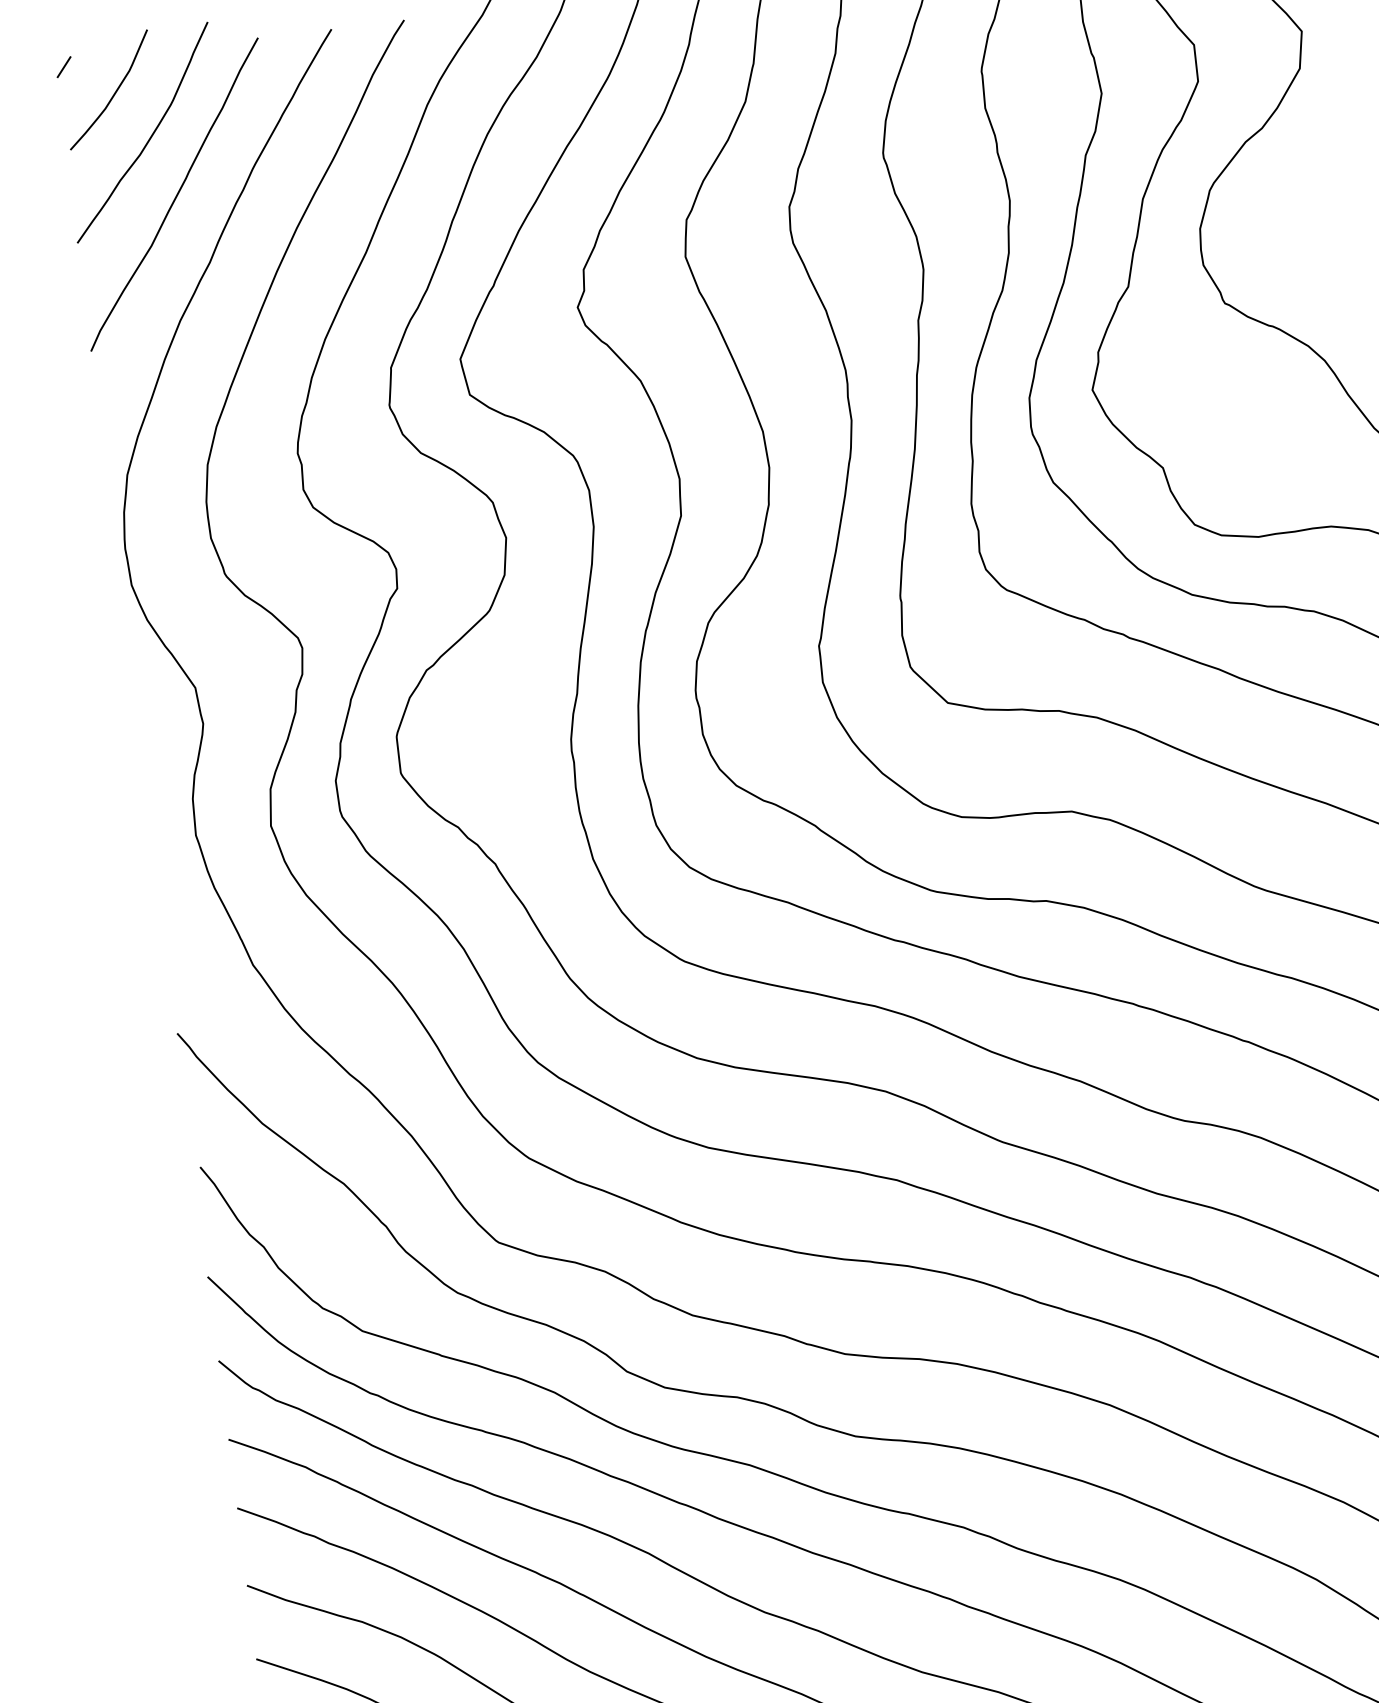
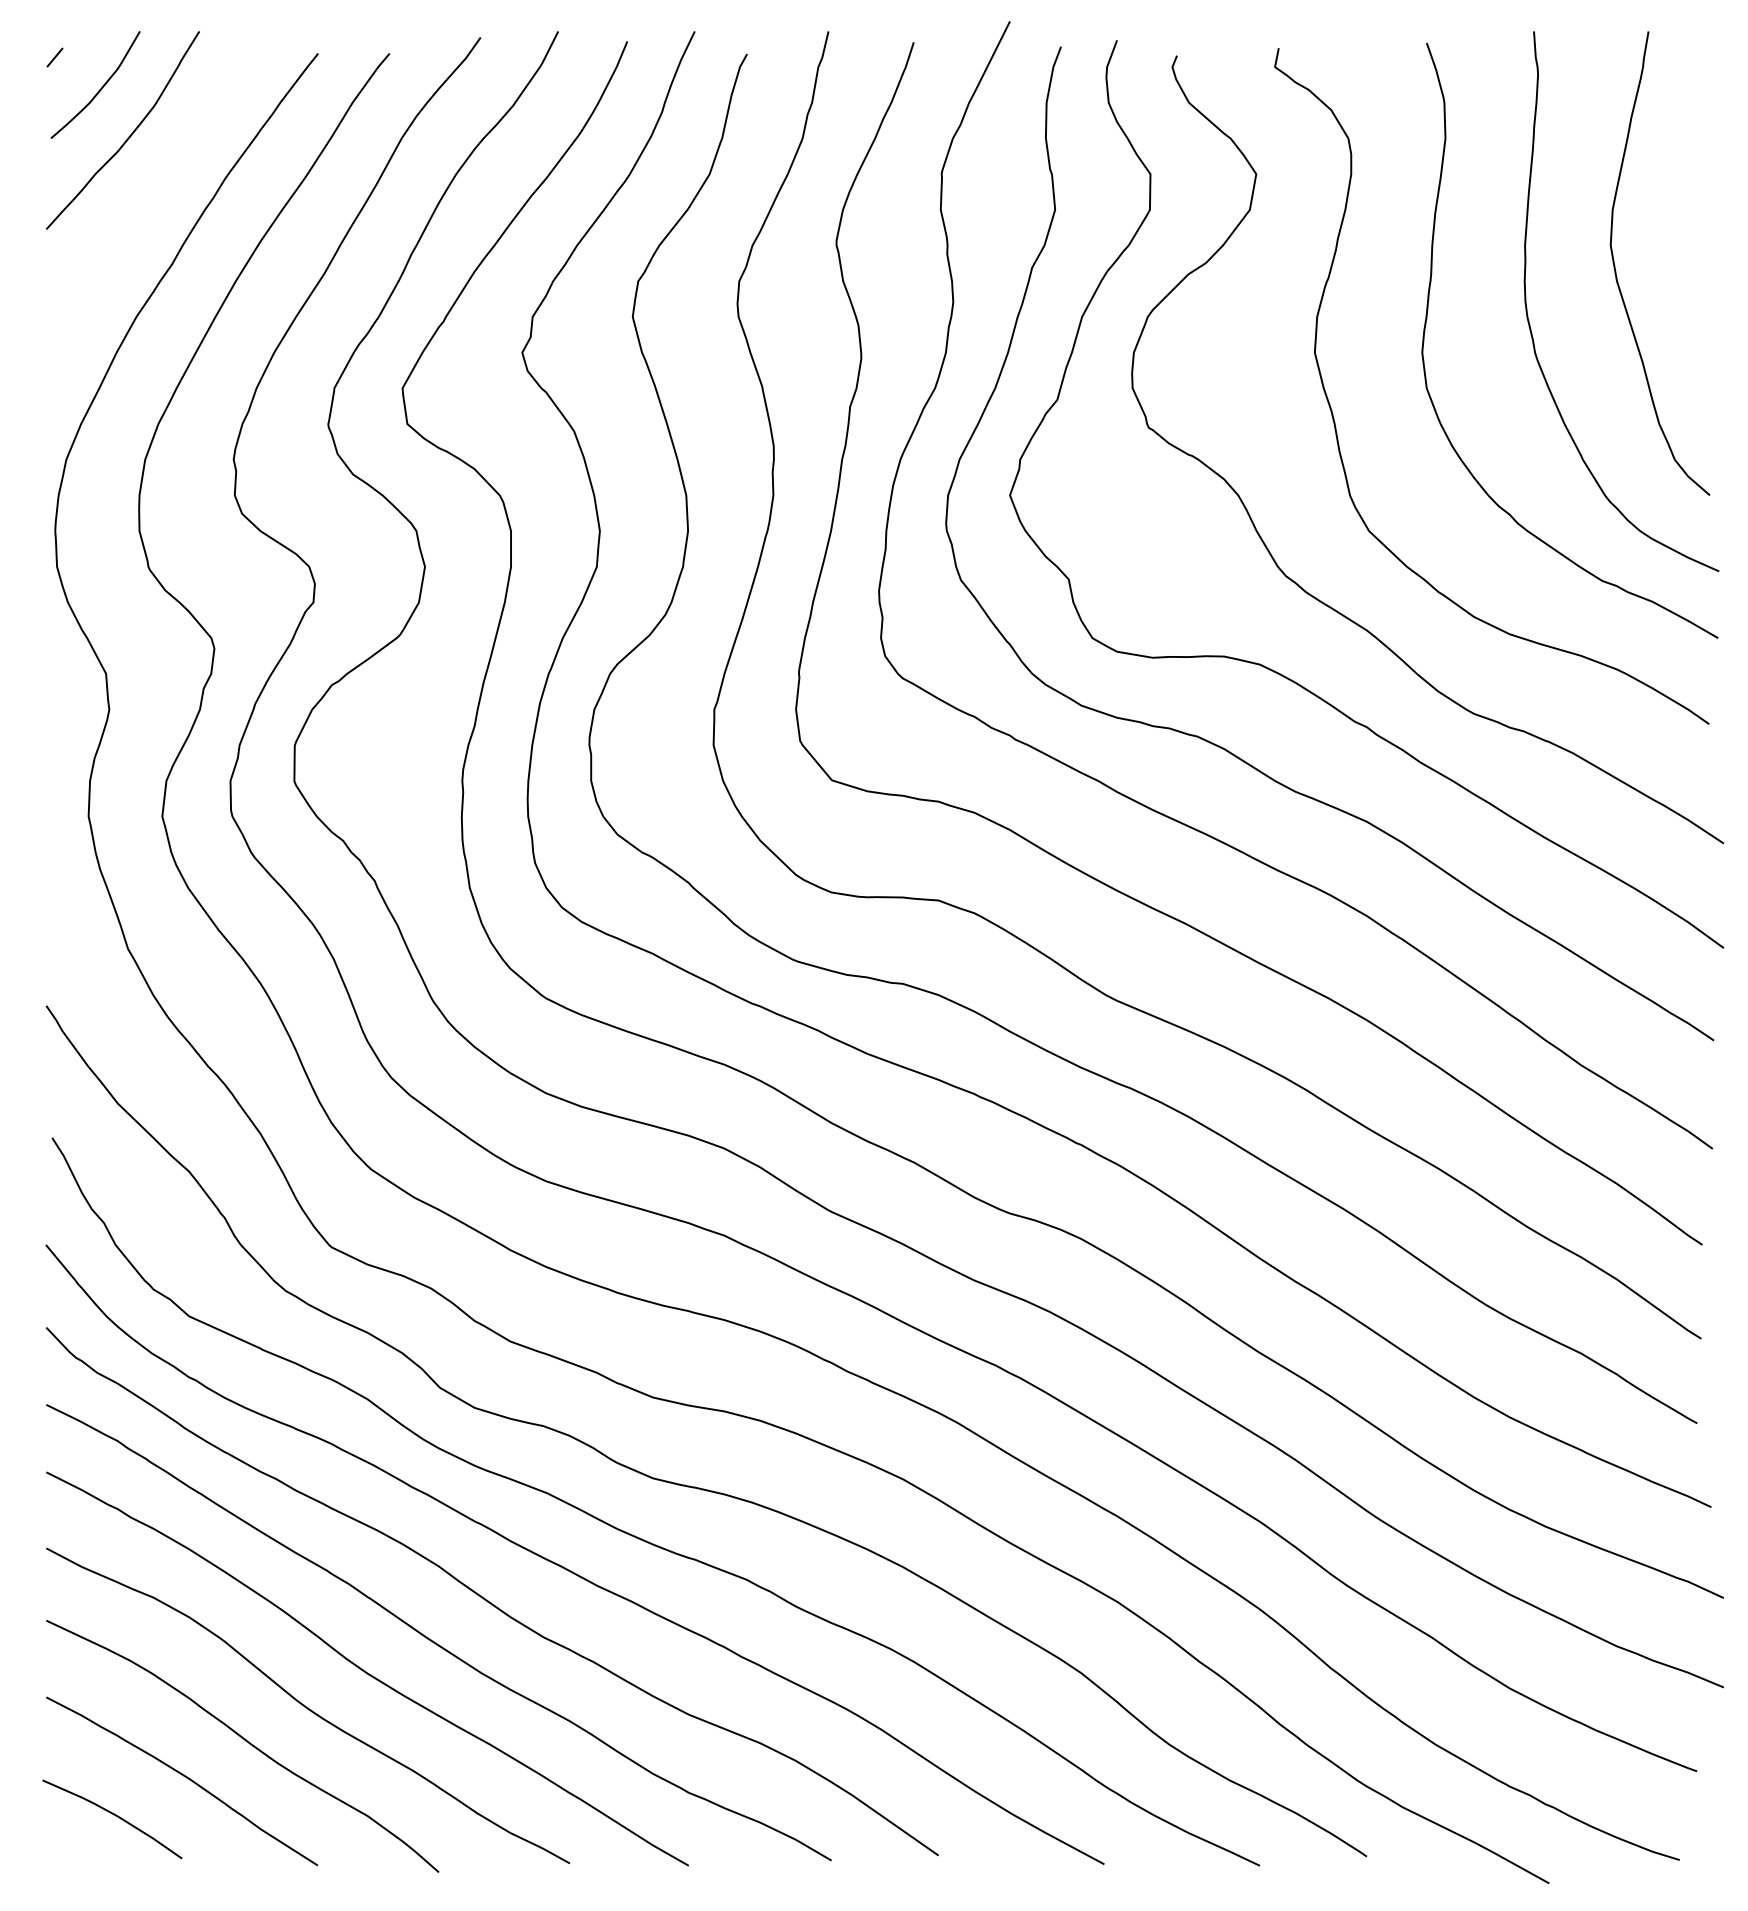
curve: (175, 195) -> (147, 195), removed

